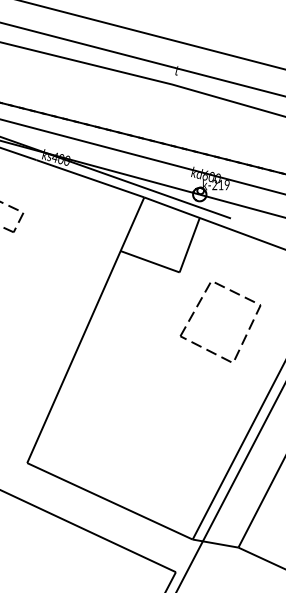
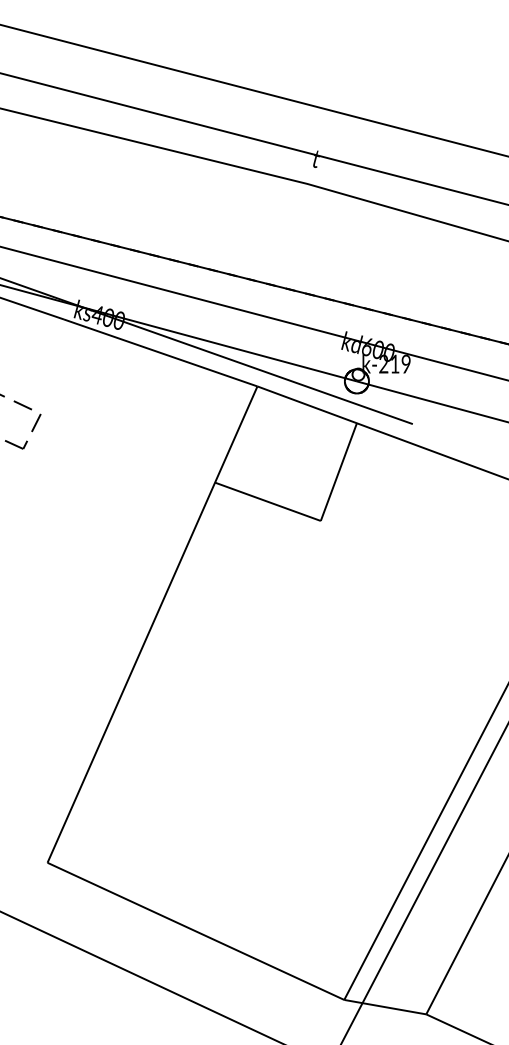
part: (198, 306) -> (354, 582), removed

